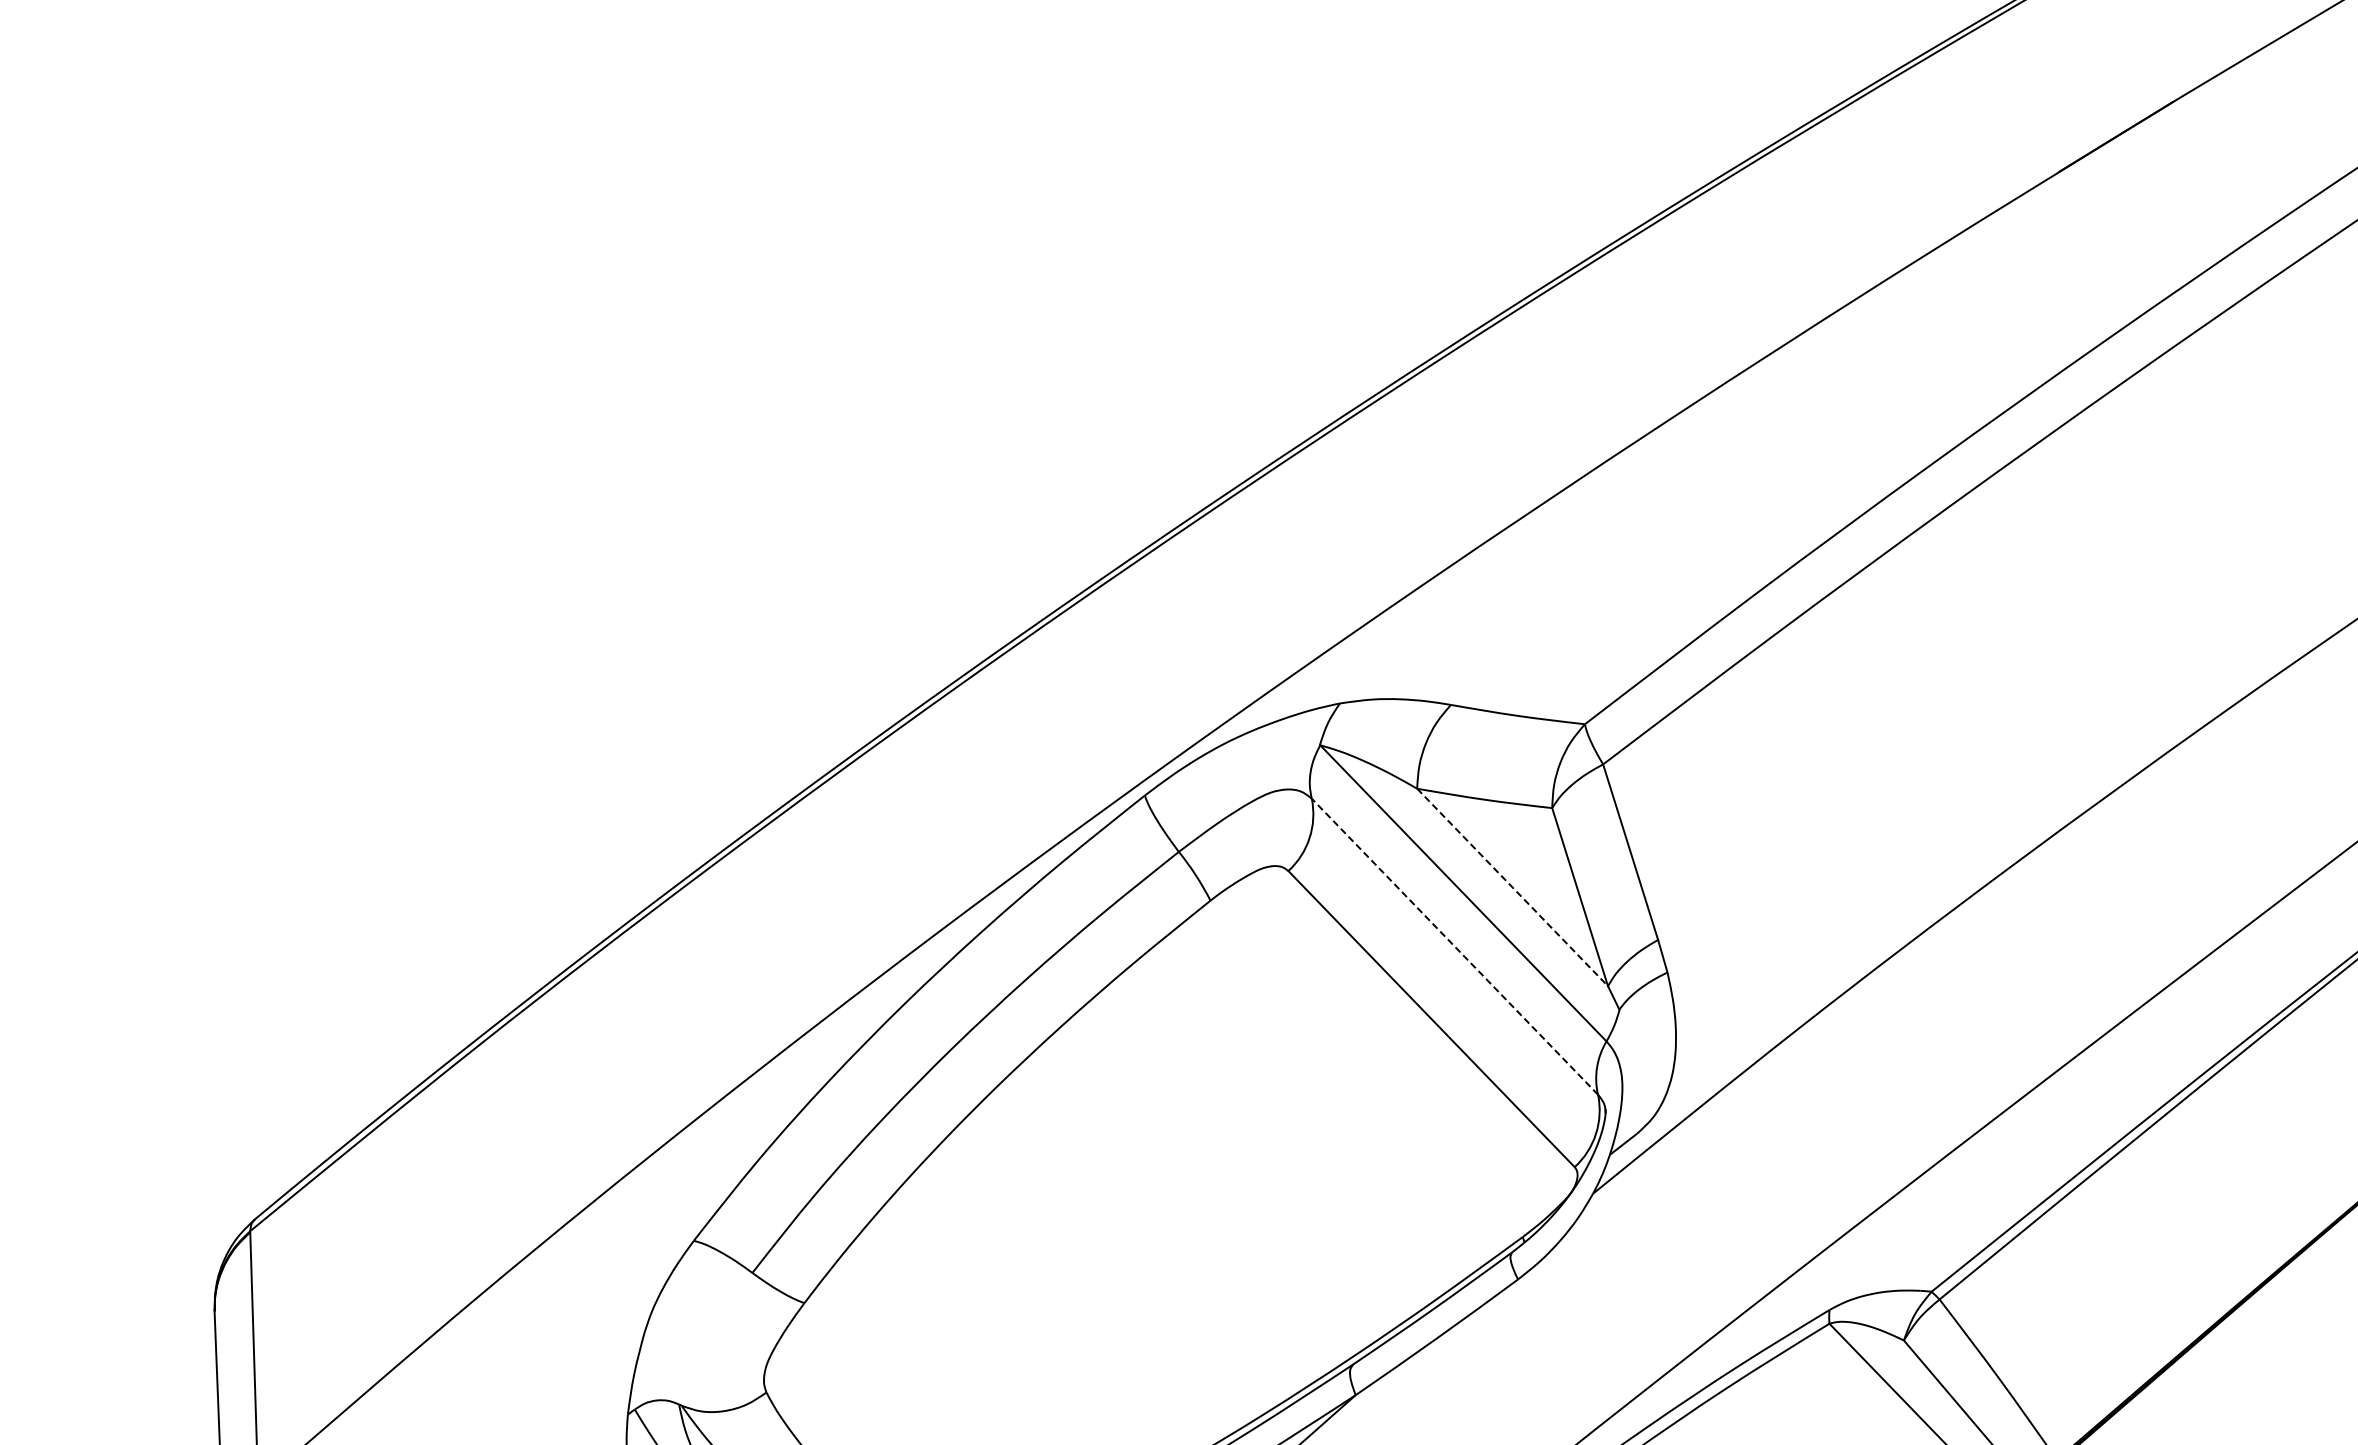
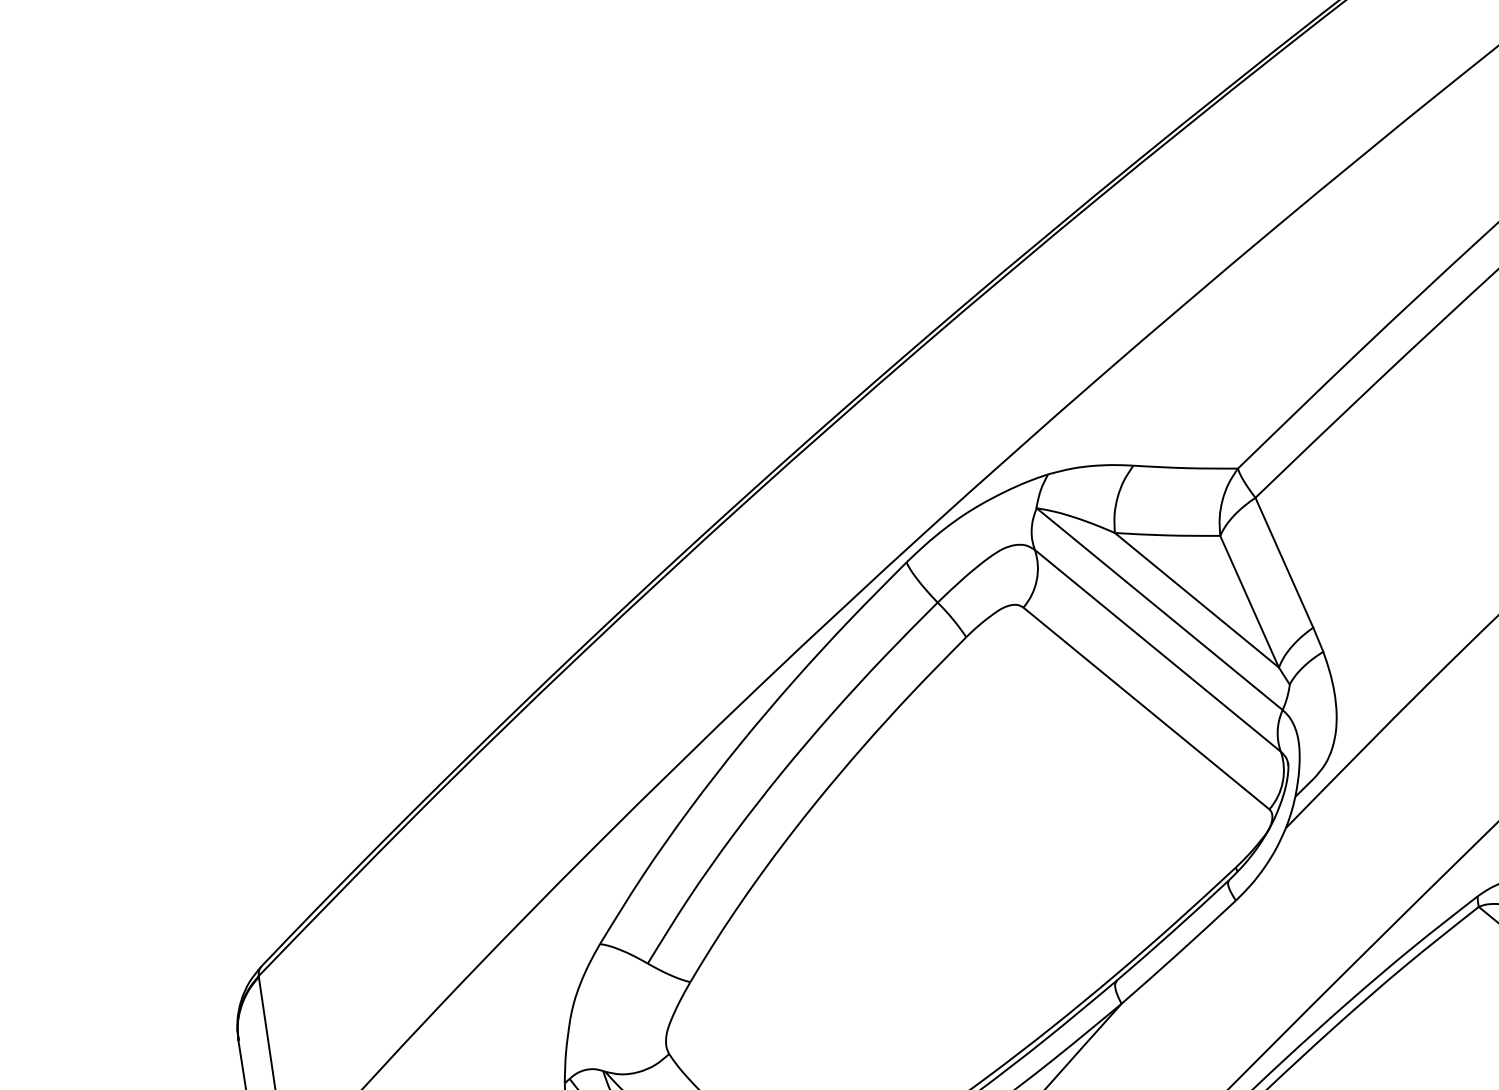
line: (1512, 887) -> (1196, 600), dashed -> solid
line: (1454, 946) -> (1157, 650), dashed -> solid

